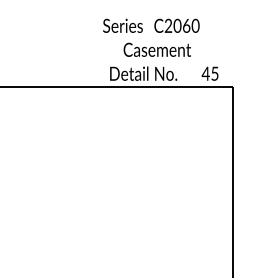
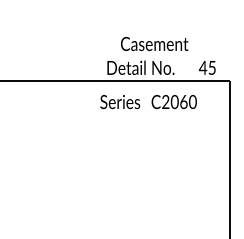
text: (151, 25) -> (148, 101), moved

